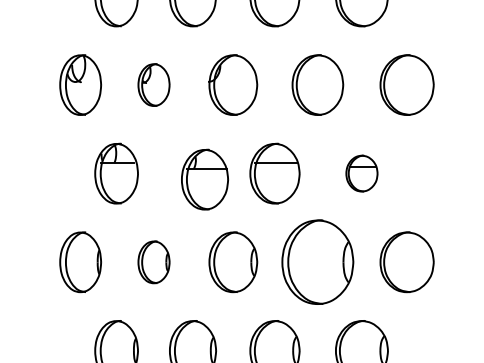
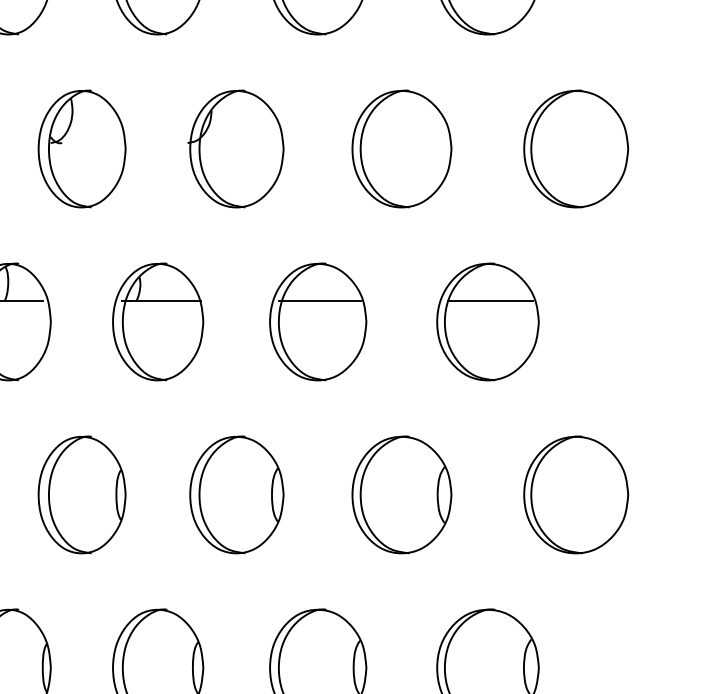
part: (153, 84) -> (81, 147), size x1.43
part: (361, 173) -> (487, 321), size x1.67
part: (204, 179) -> (157, 321), moved
part: (153, 262) -> (81, 495), size x1.43
part: (317, 262) -> (401, 495), size x0.71

